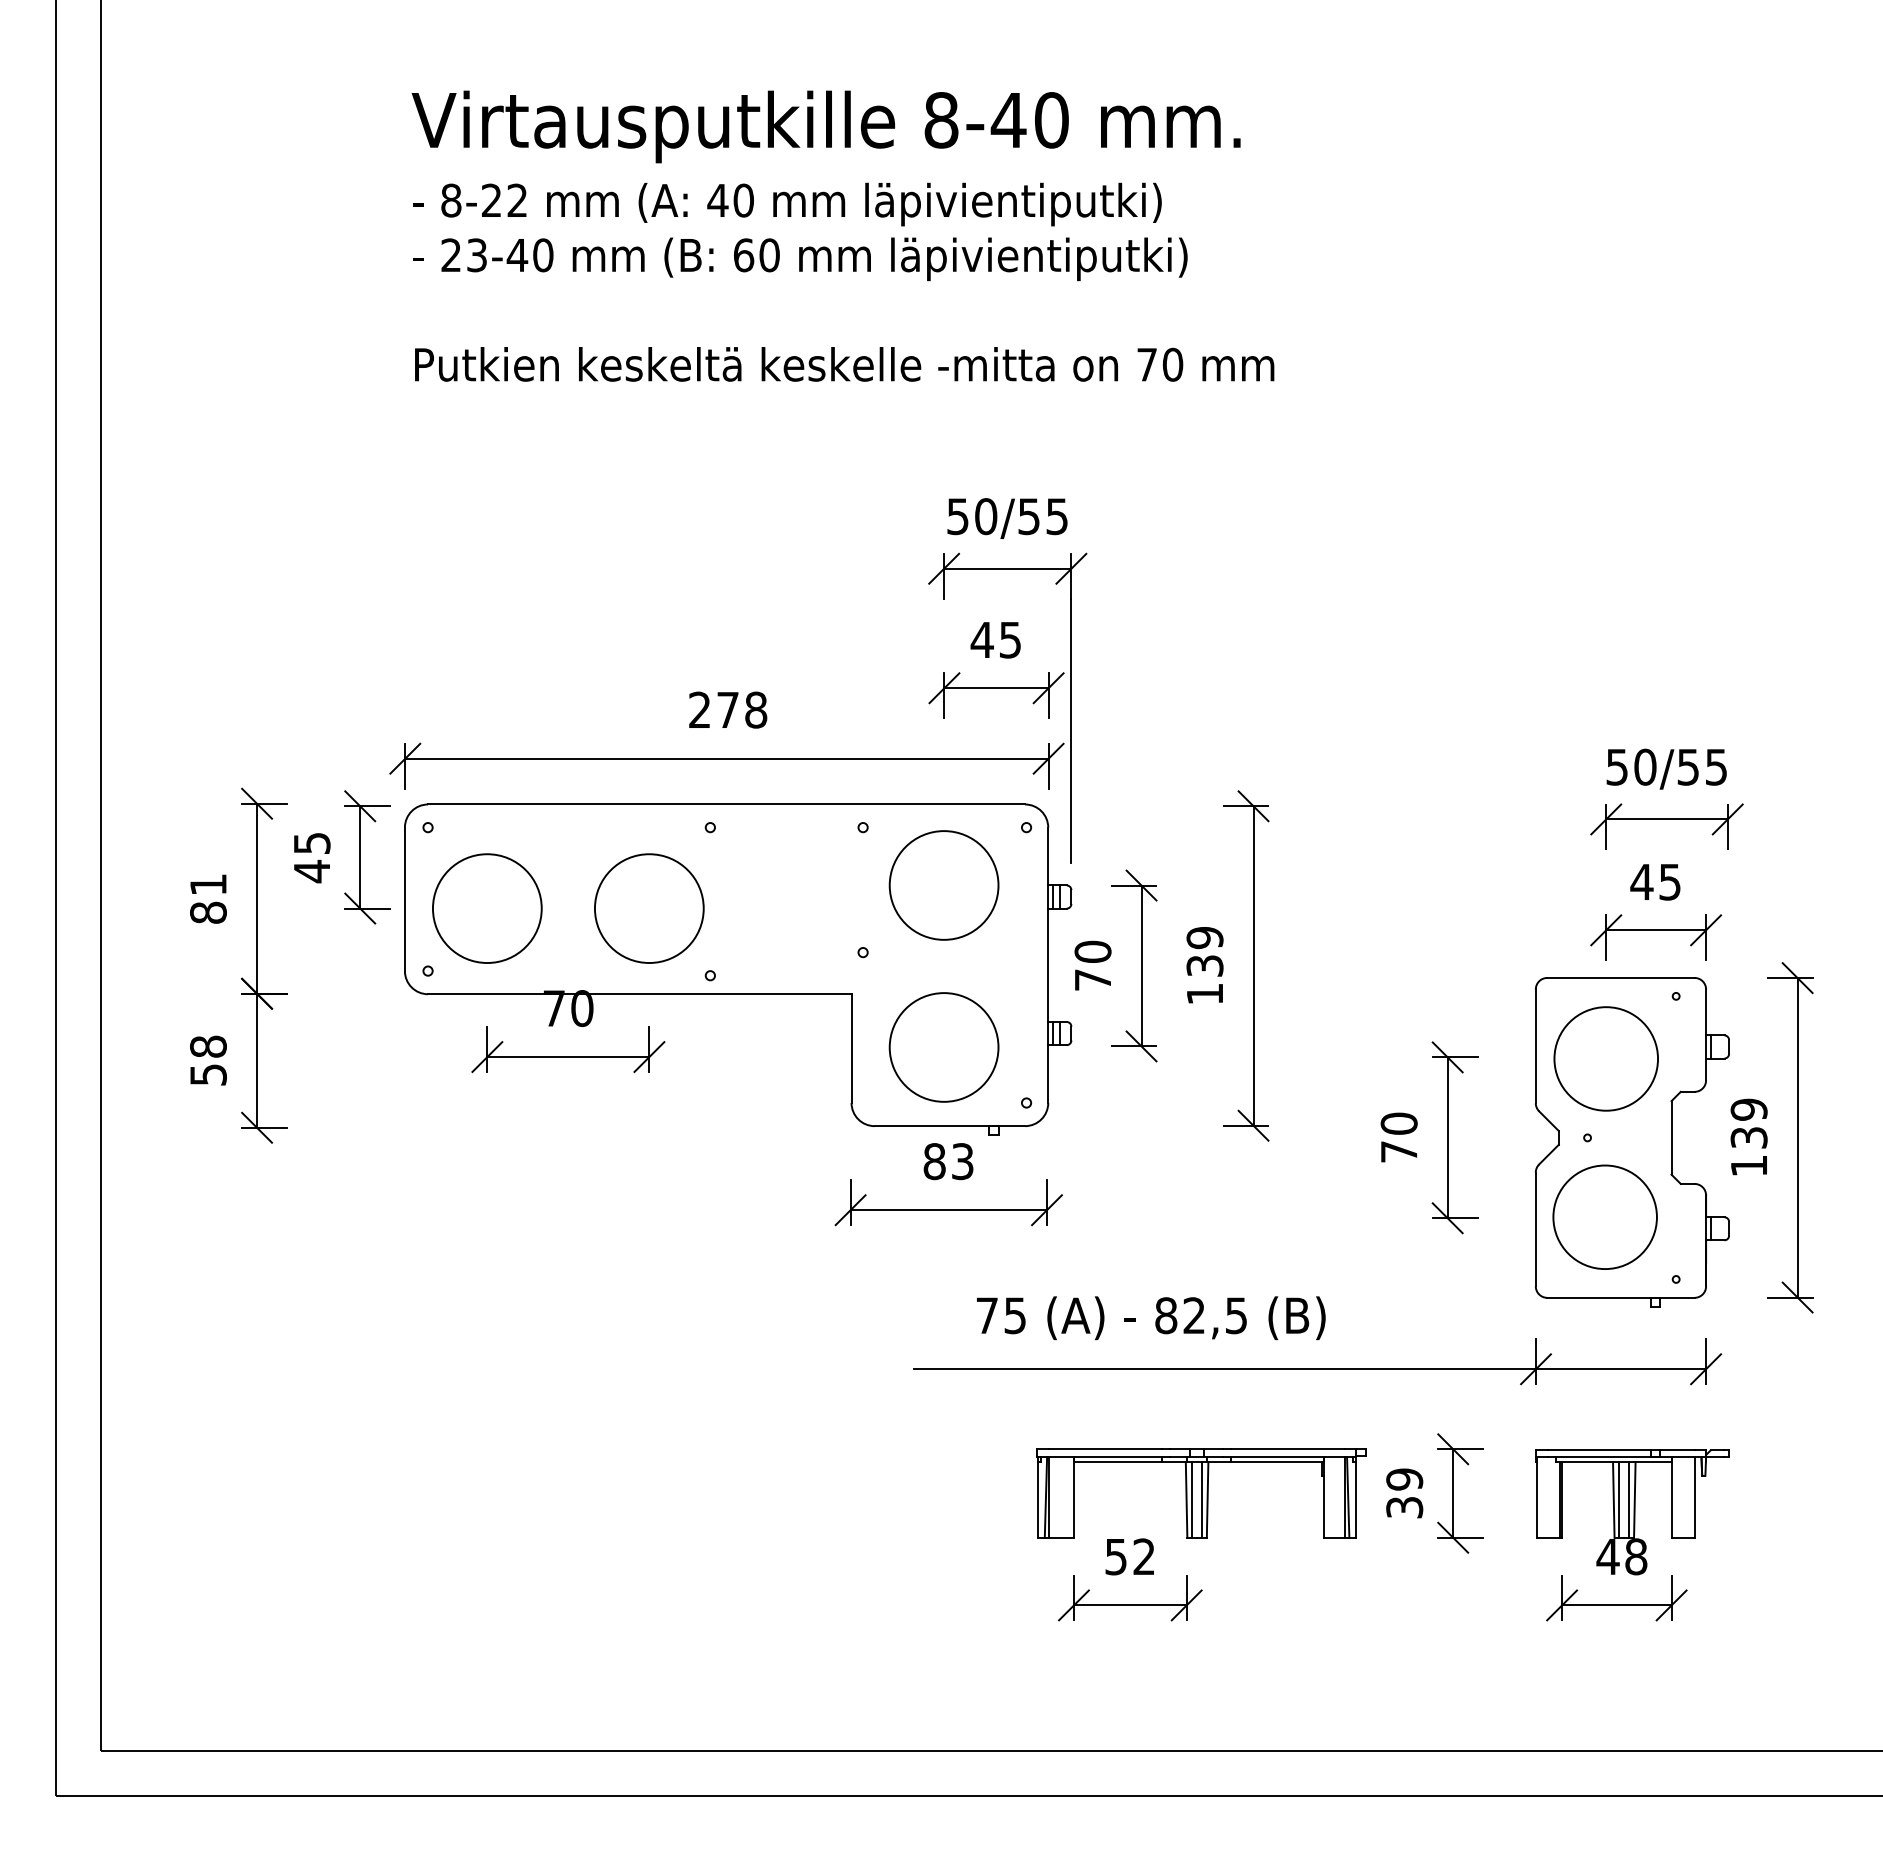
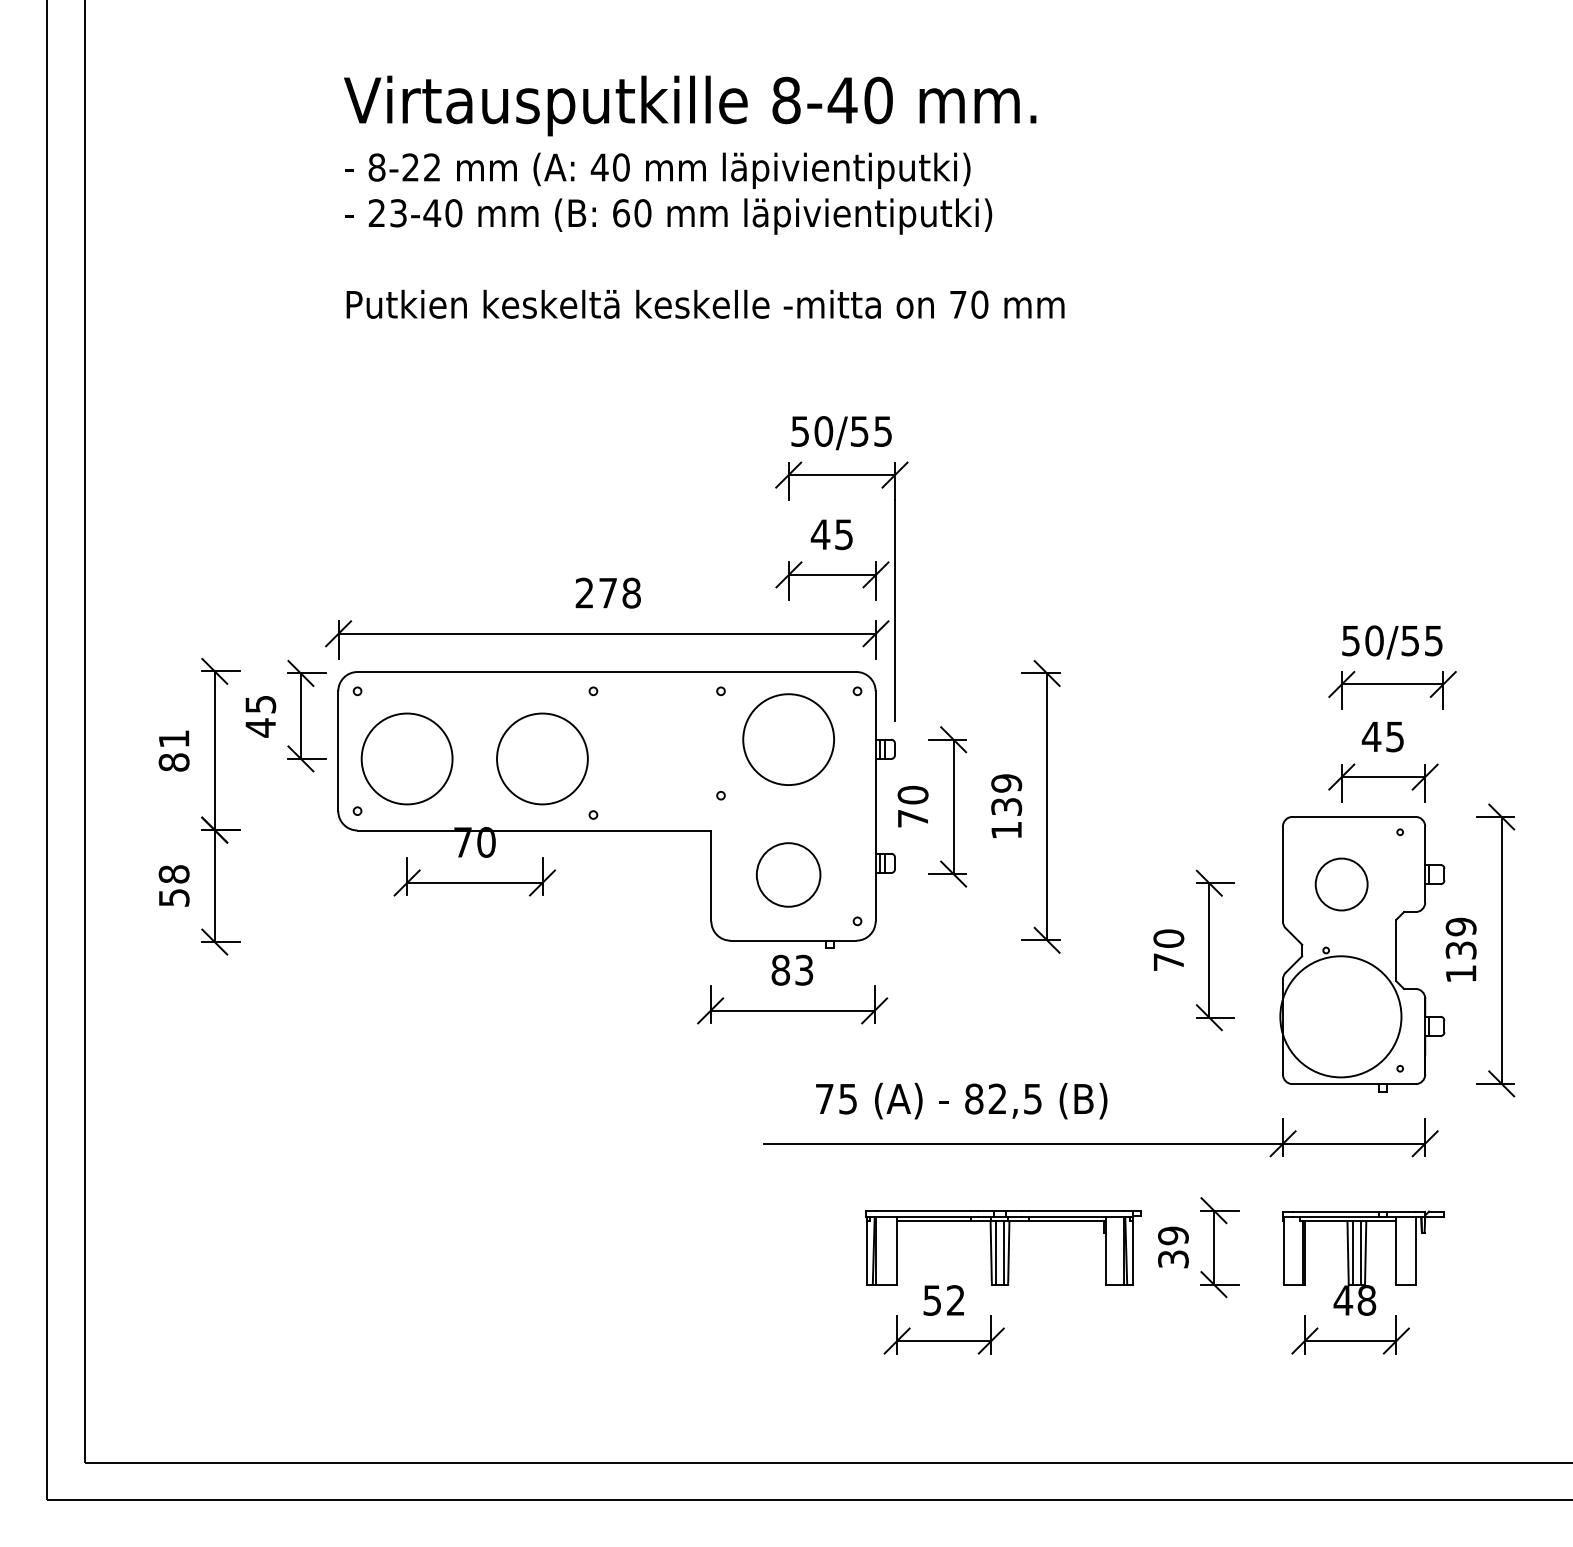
circle: (943, 1046) -> (788, 874), size x0.7
circle: (1605, 1058) -> (1341, 884), size x0.6
circle: (1604, 1216) -> (1340, 1016), size x1.4

